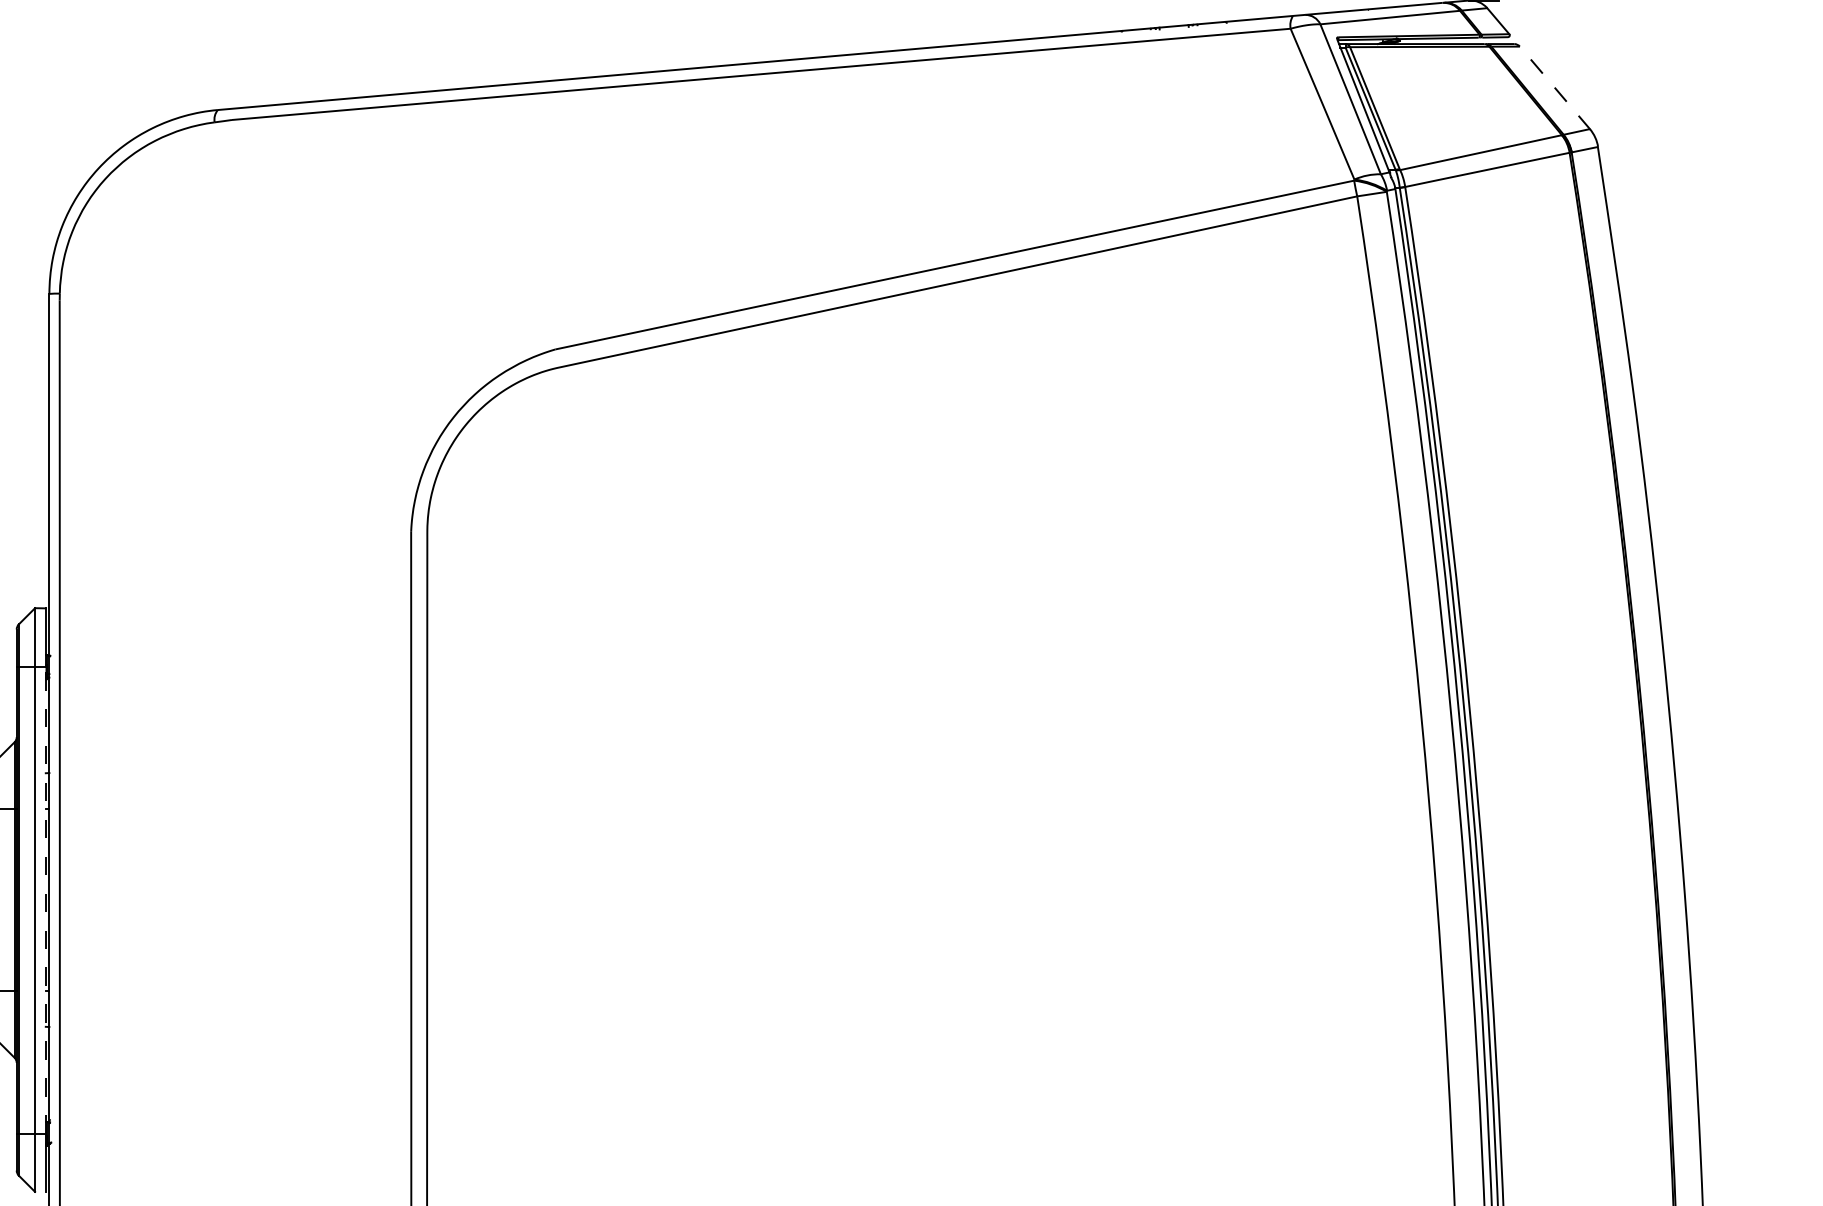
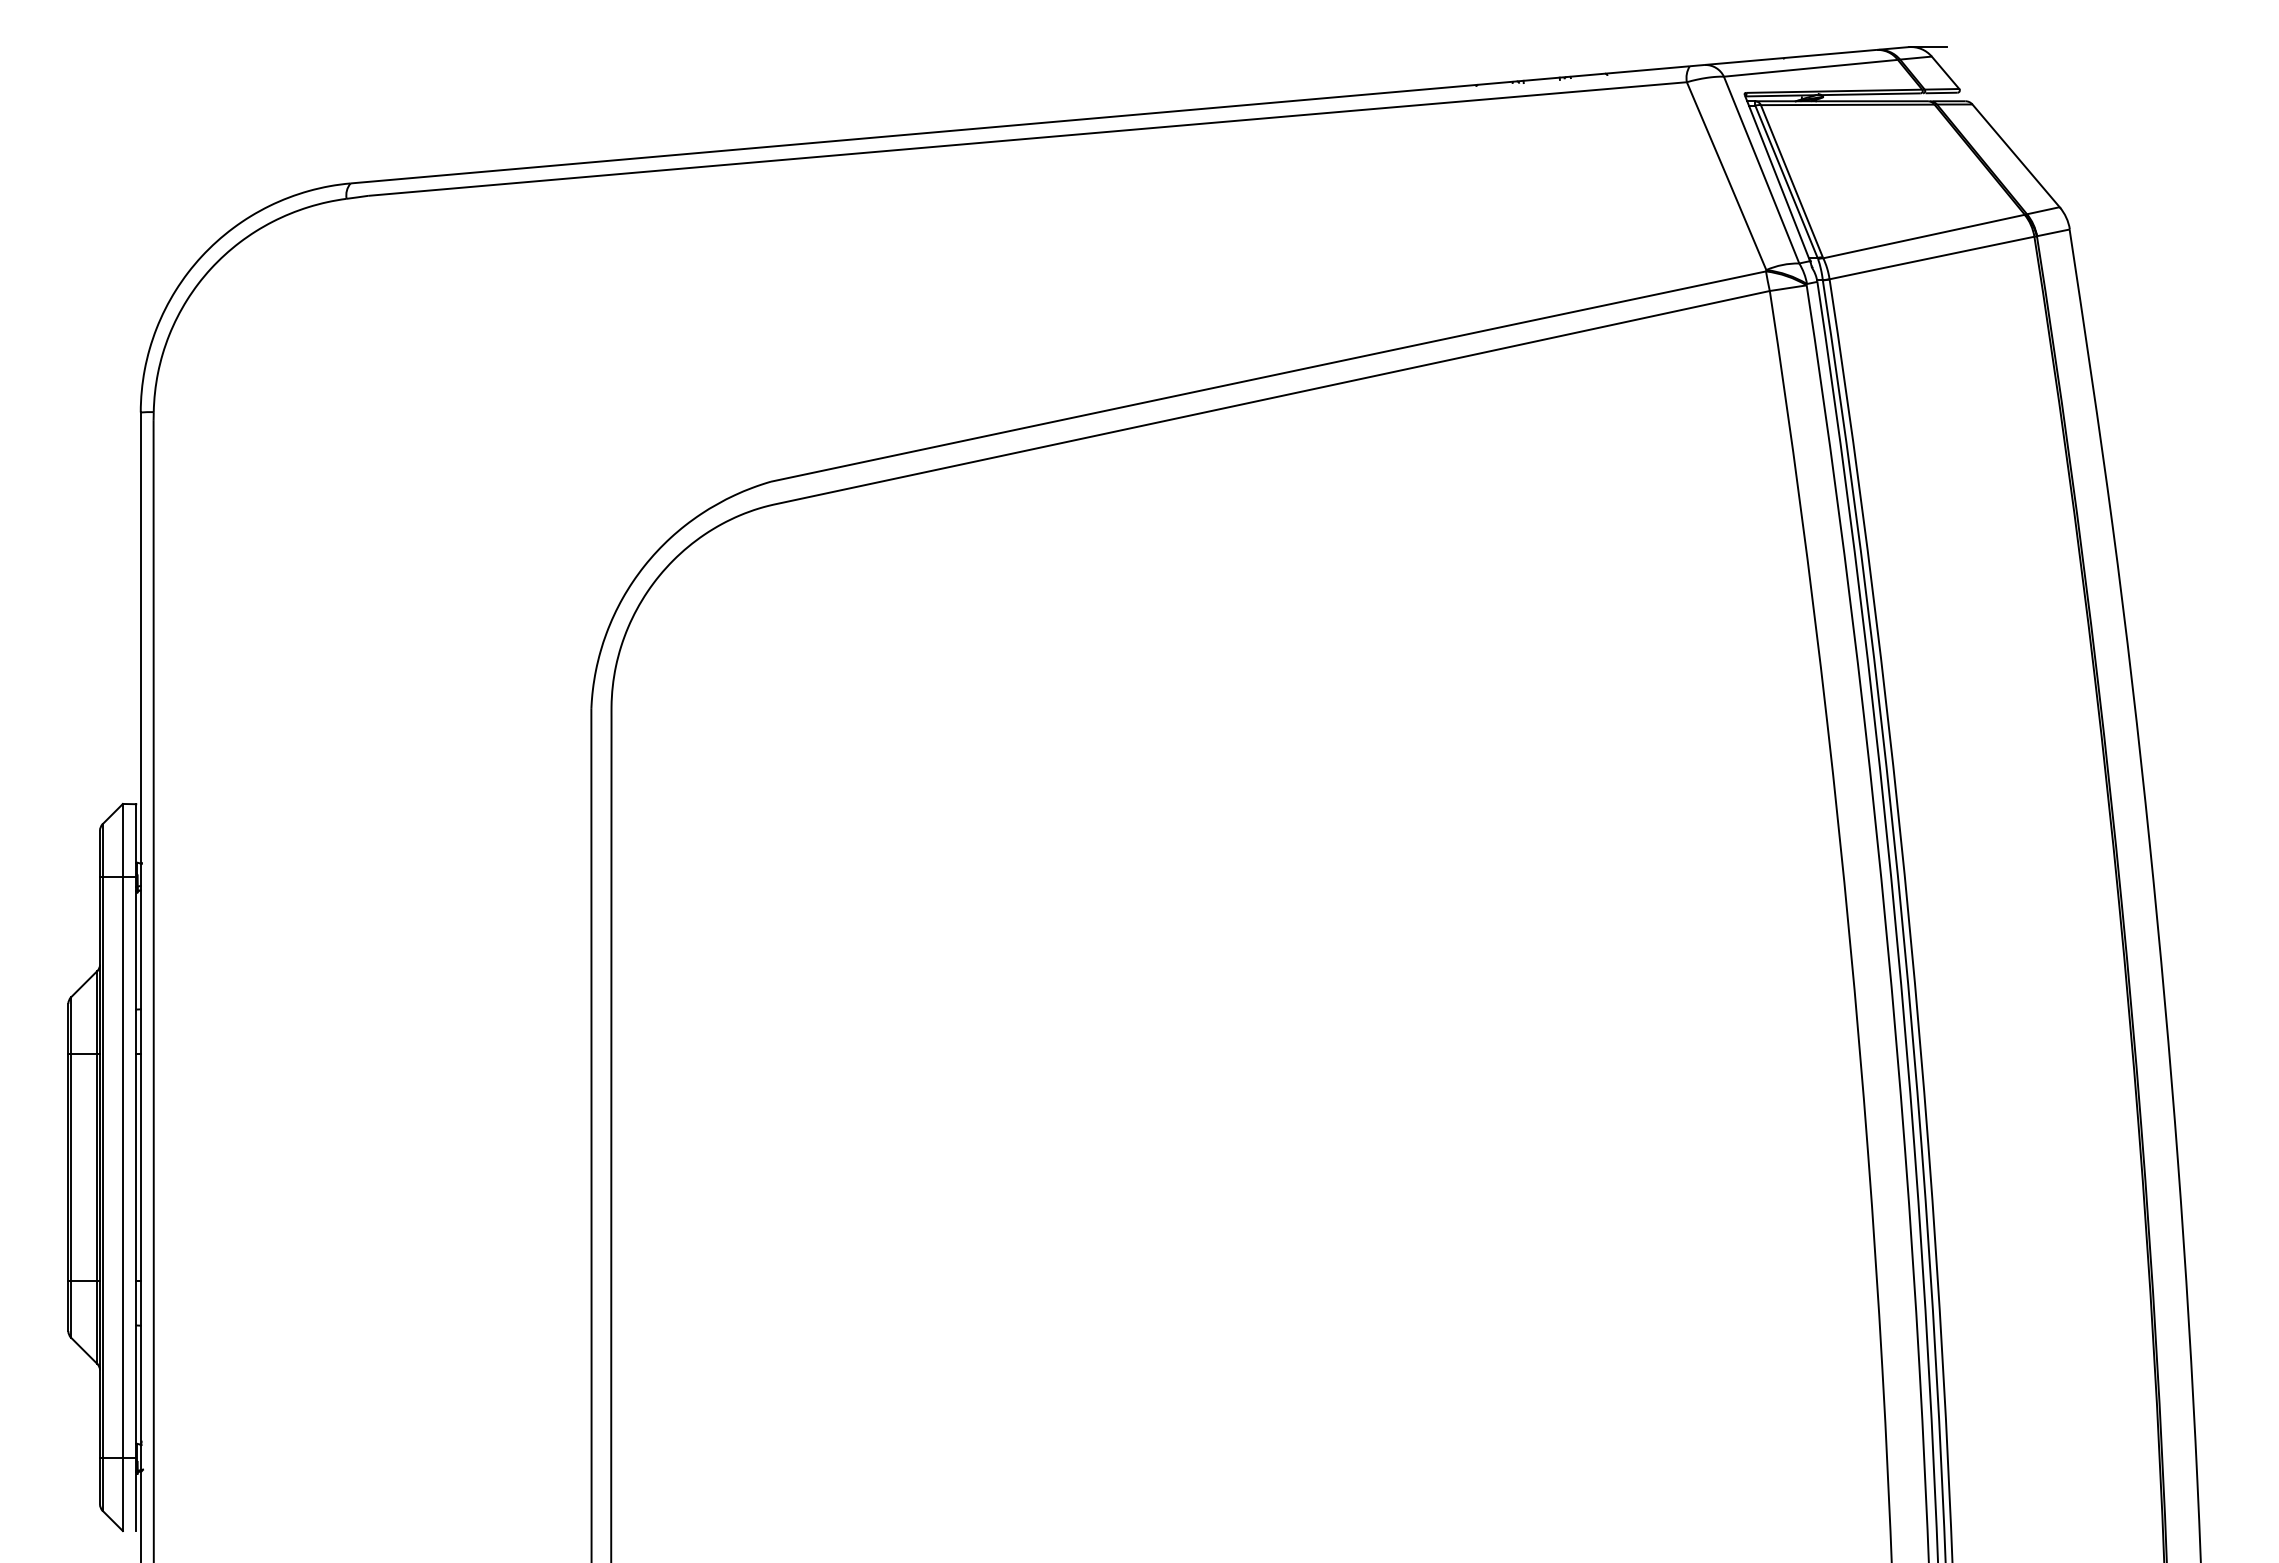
line: (1555, 87) -> (2016, 155), dashed -> solid
line: (45, 900) -> (136, 1167), dashed -> solid

